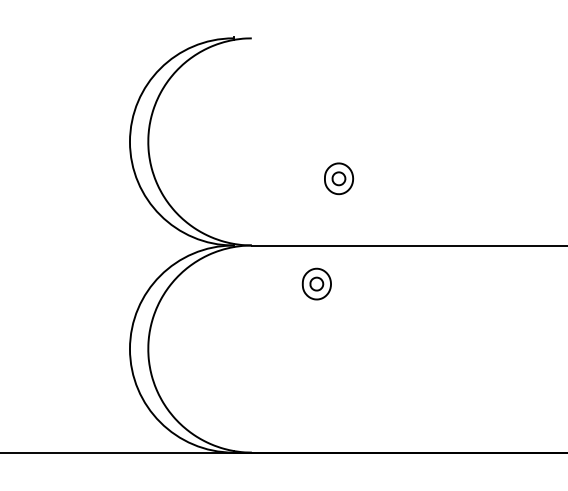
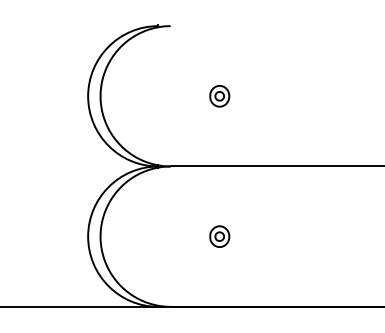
part: (338, 179) -> (219, 96), moved
part: (316, 283) -> (219, 236), moved

